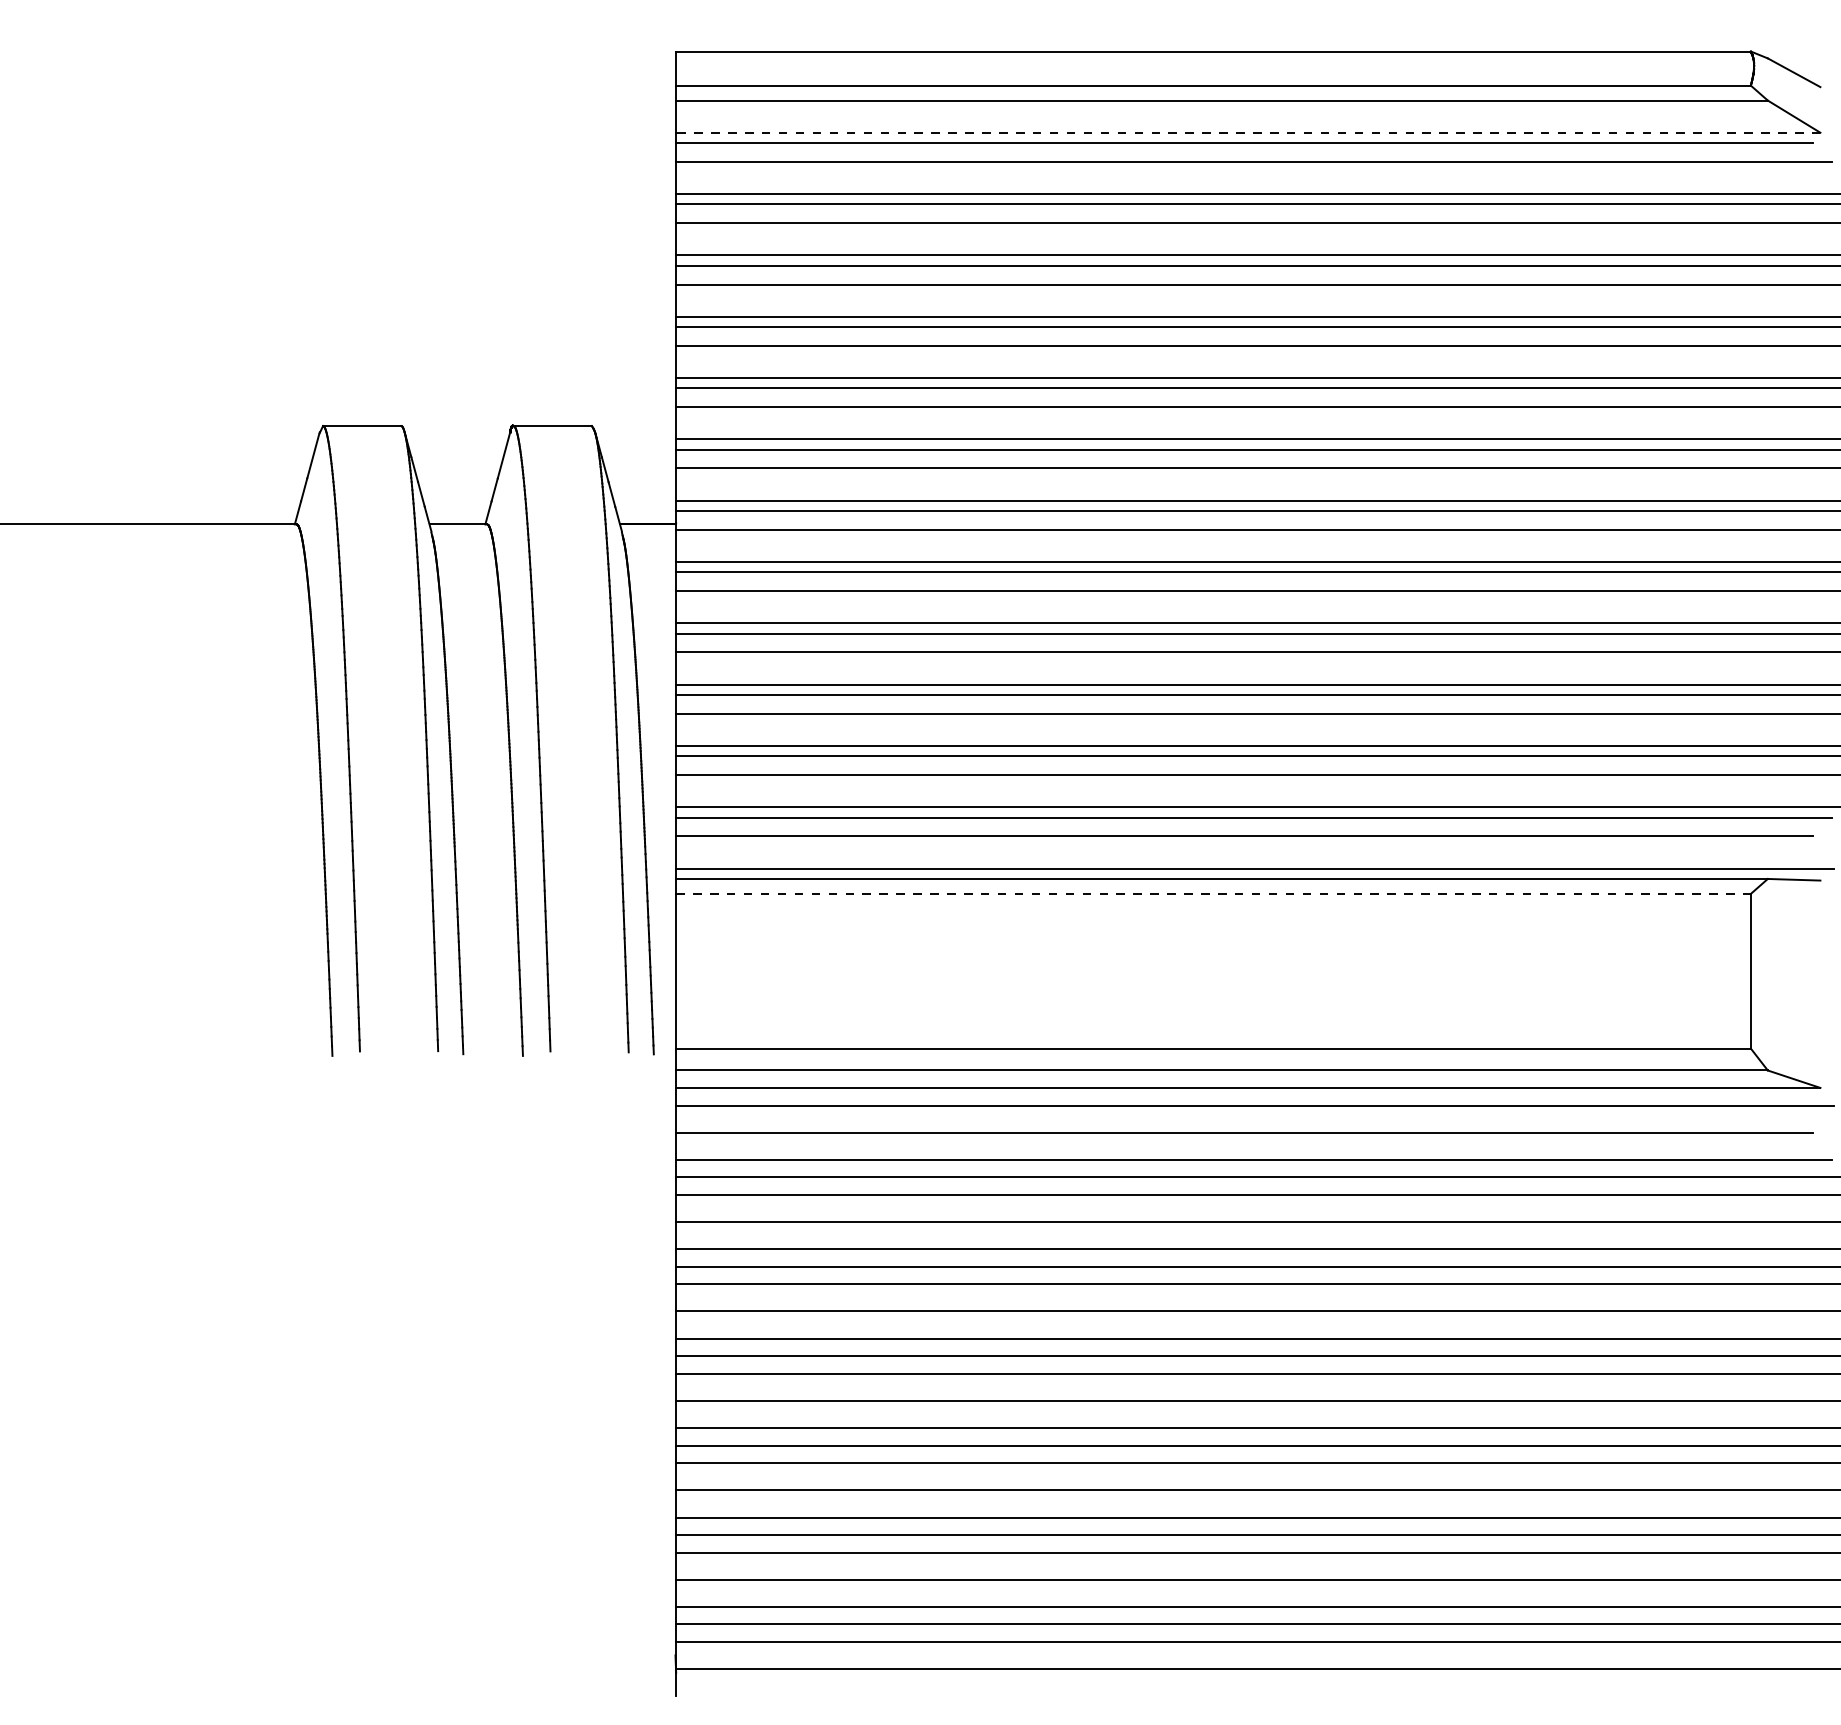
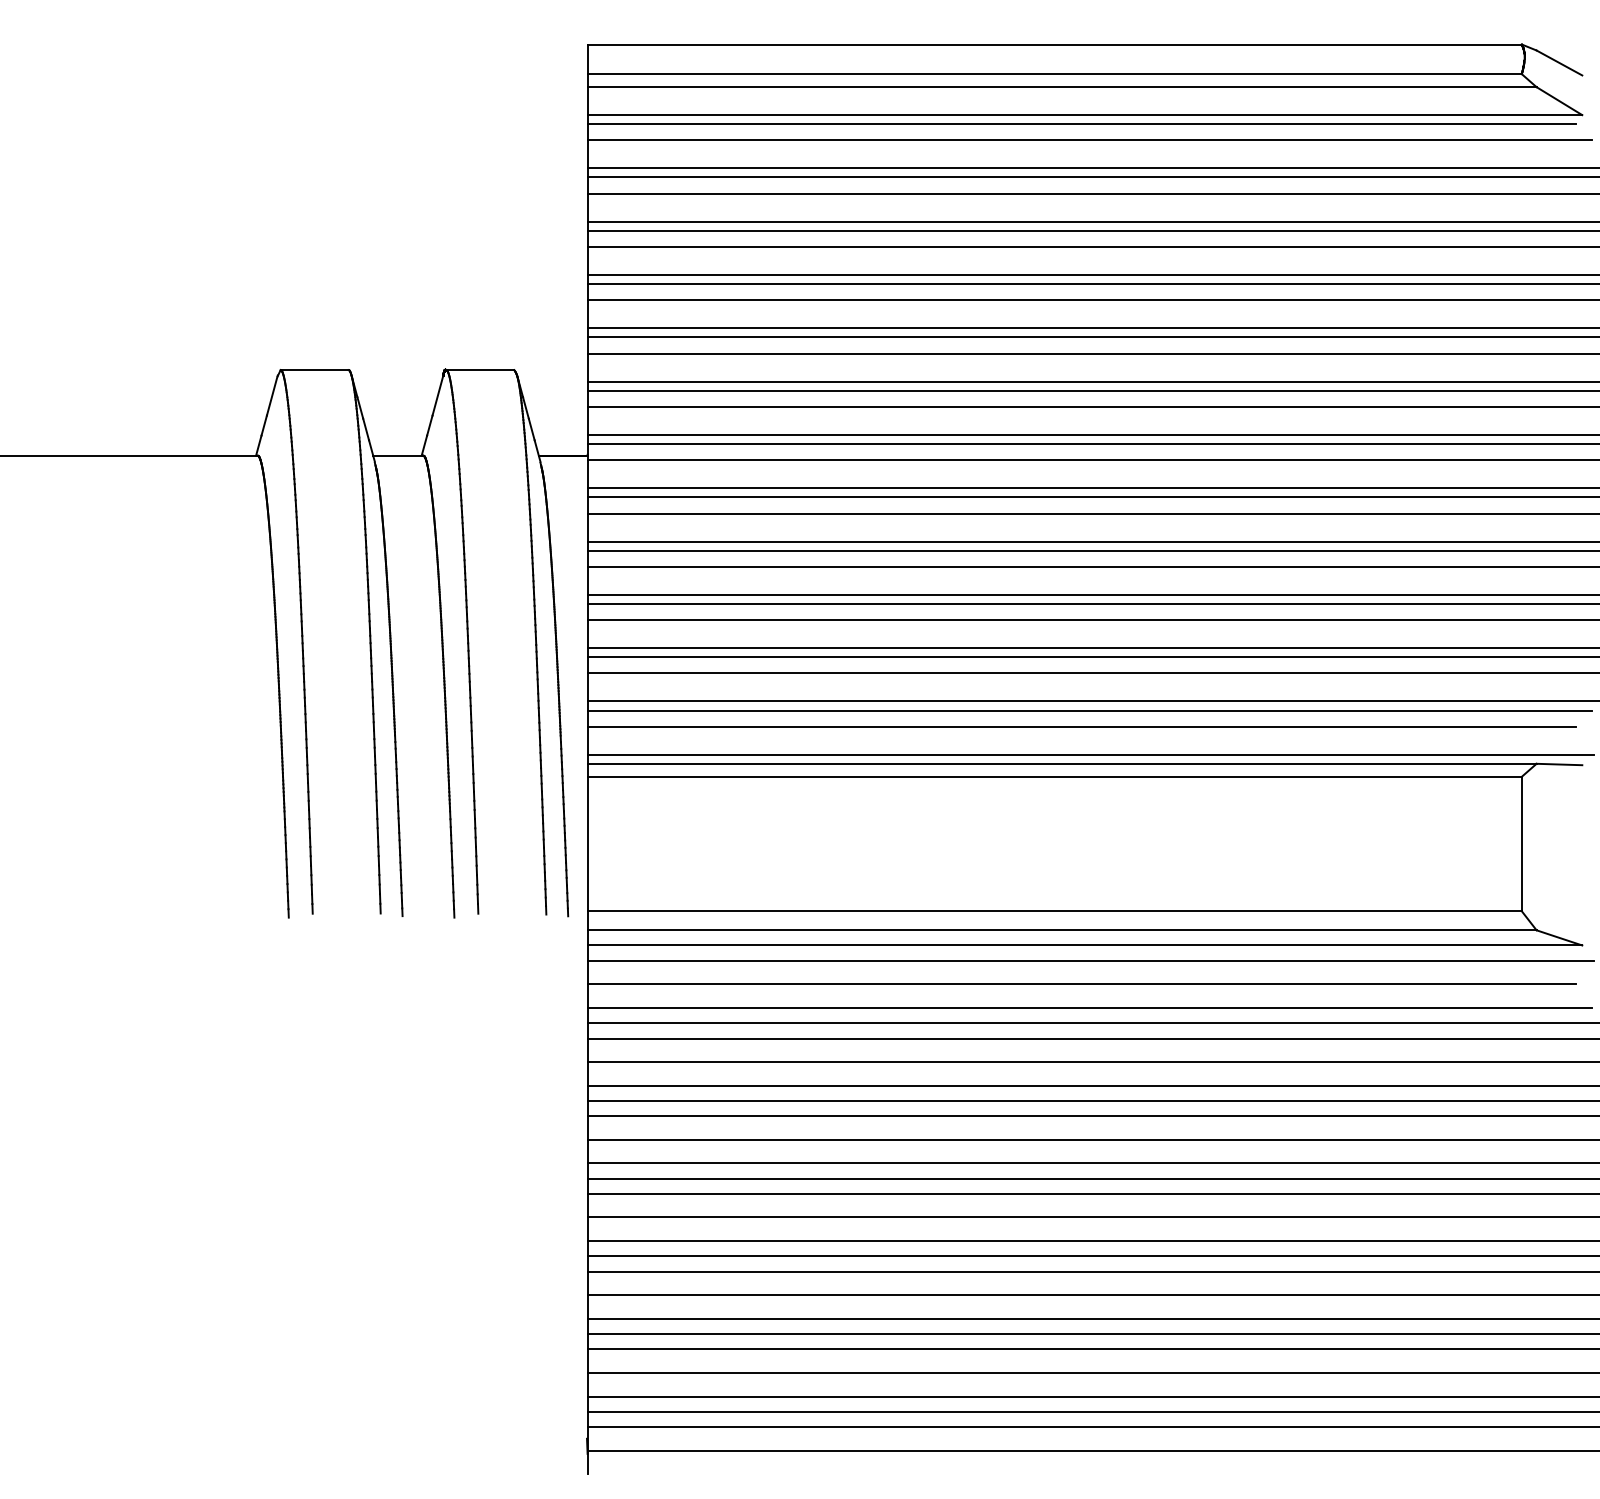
line: (1247, 132) -> (1084, 114), dashed -> solid
line: (1214, 893) -> (1055, 776), dashed -> solid

